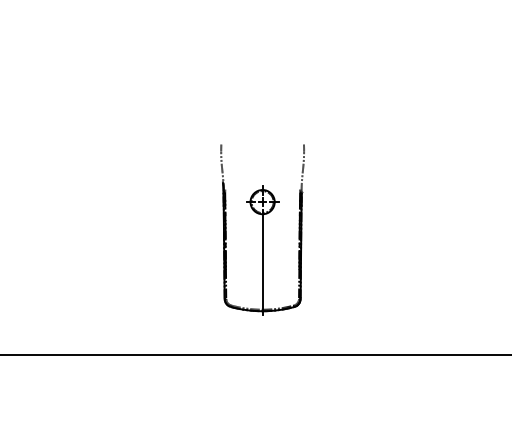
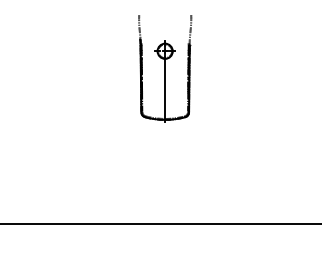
part: (263, 229) -> (165, 68), moved

